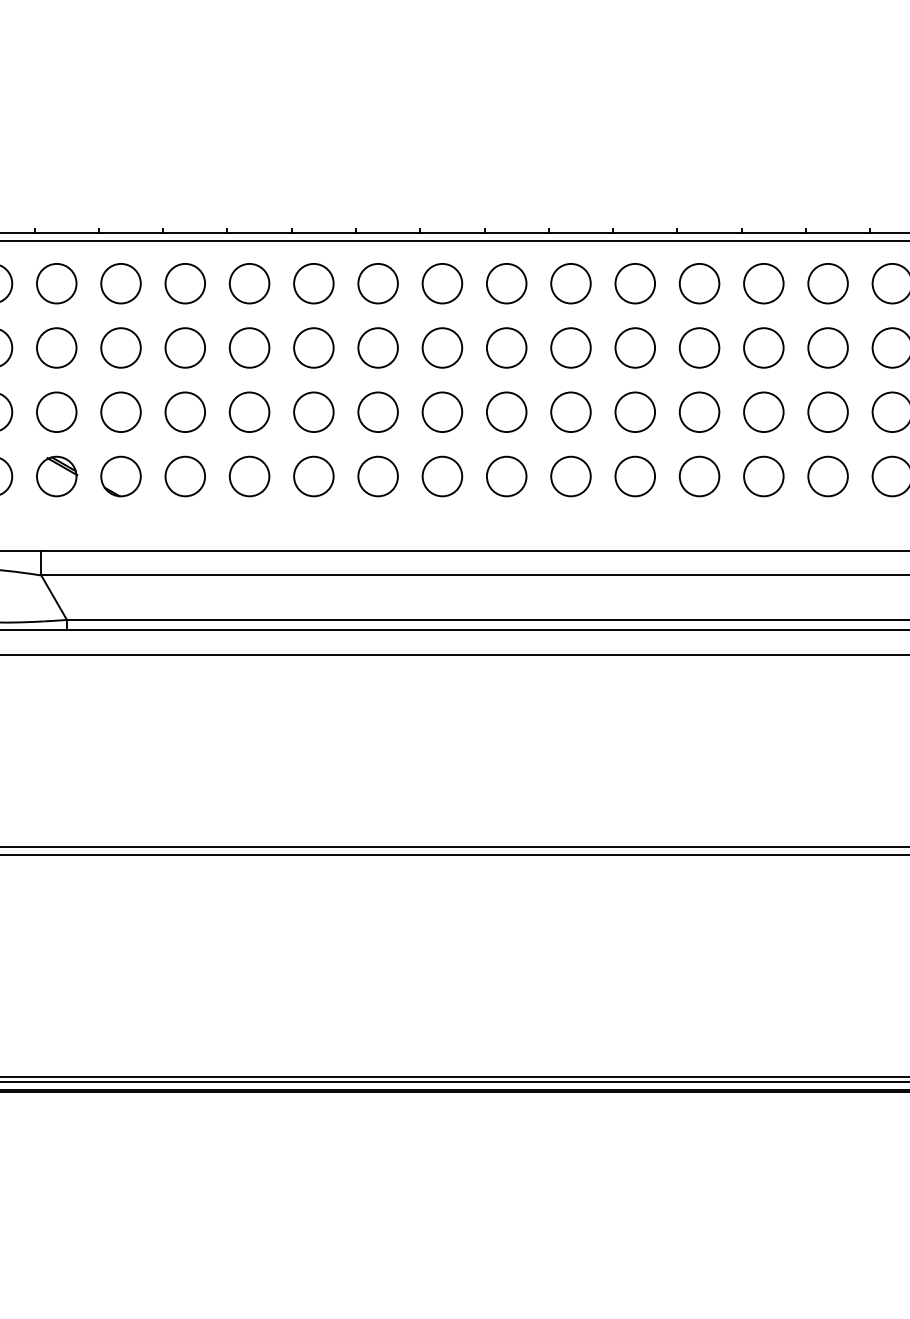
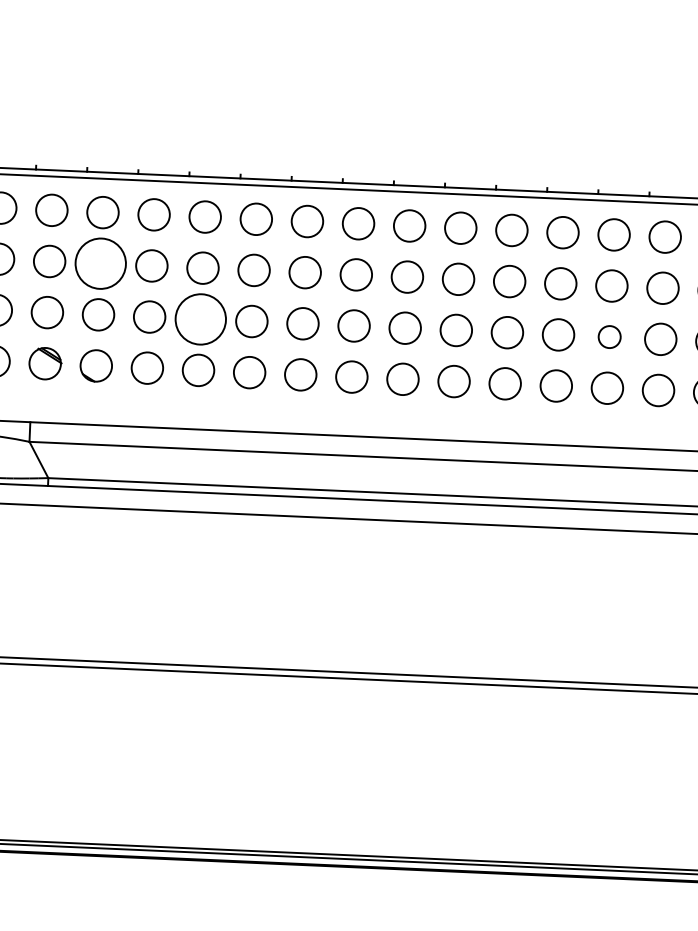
circle: (120, 347) -> (100, 263), size x1.6
circle: (249, 411) -> (200, 318), size x1.6
circle: (763, 411) -> (609, 336), size x0.7

